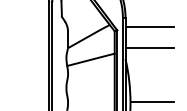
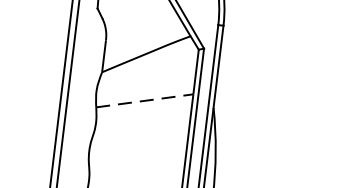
line: (149, 26) -> (268, 48), removed
line: (149, 47) -> (263, 90), removed
line: (90, 59) -> (143, 100), solid -> dashed

